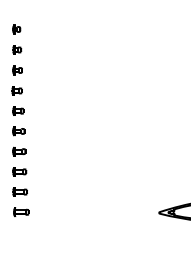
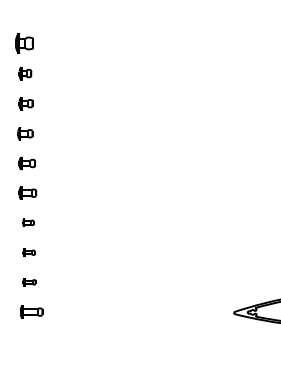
part: (16, 29) -> (24, 43), size x1.6
part: (19, 151) -> (28, 222), size x0.6
part: (19, 171) -> (28, 252), size x0.6
part: (19, 191) -> (28, 281), size x0.6

